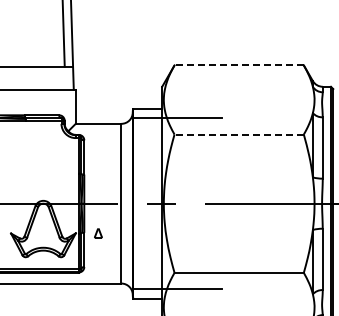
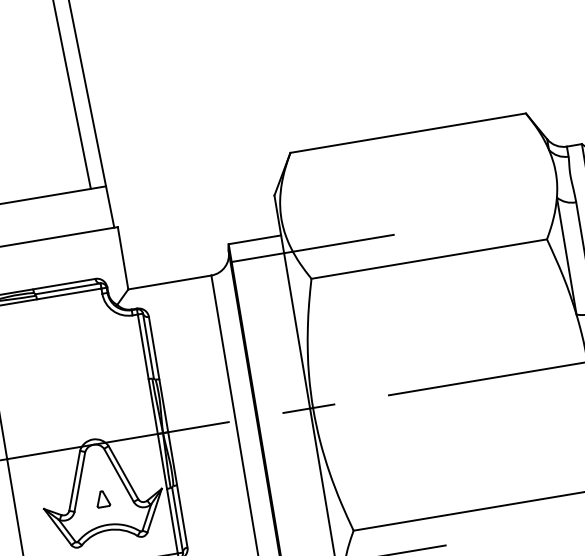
line: (239, 65) -> (408, 133), dashed -> solid
line: (239, 134) -> (429, 258), dashed -> solid
part: (98, 233) -> (102, 498), moved

